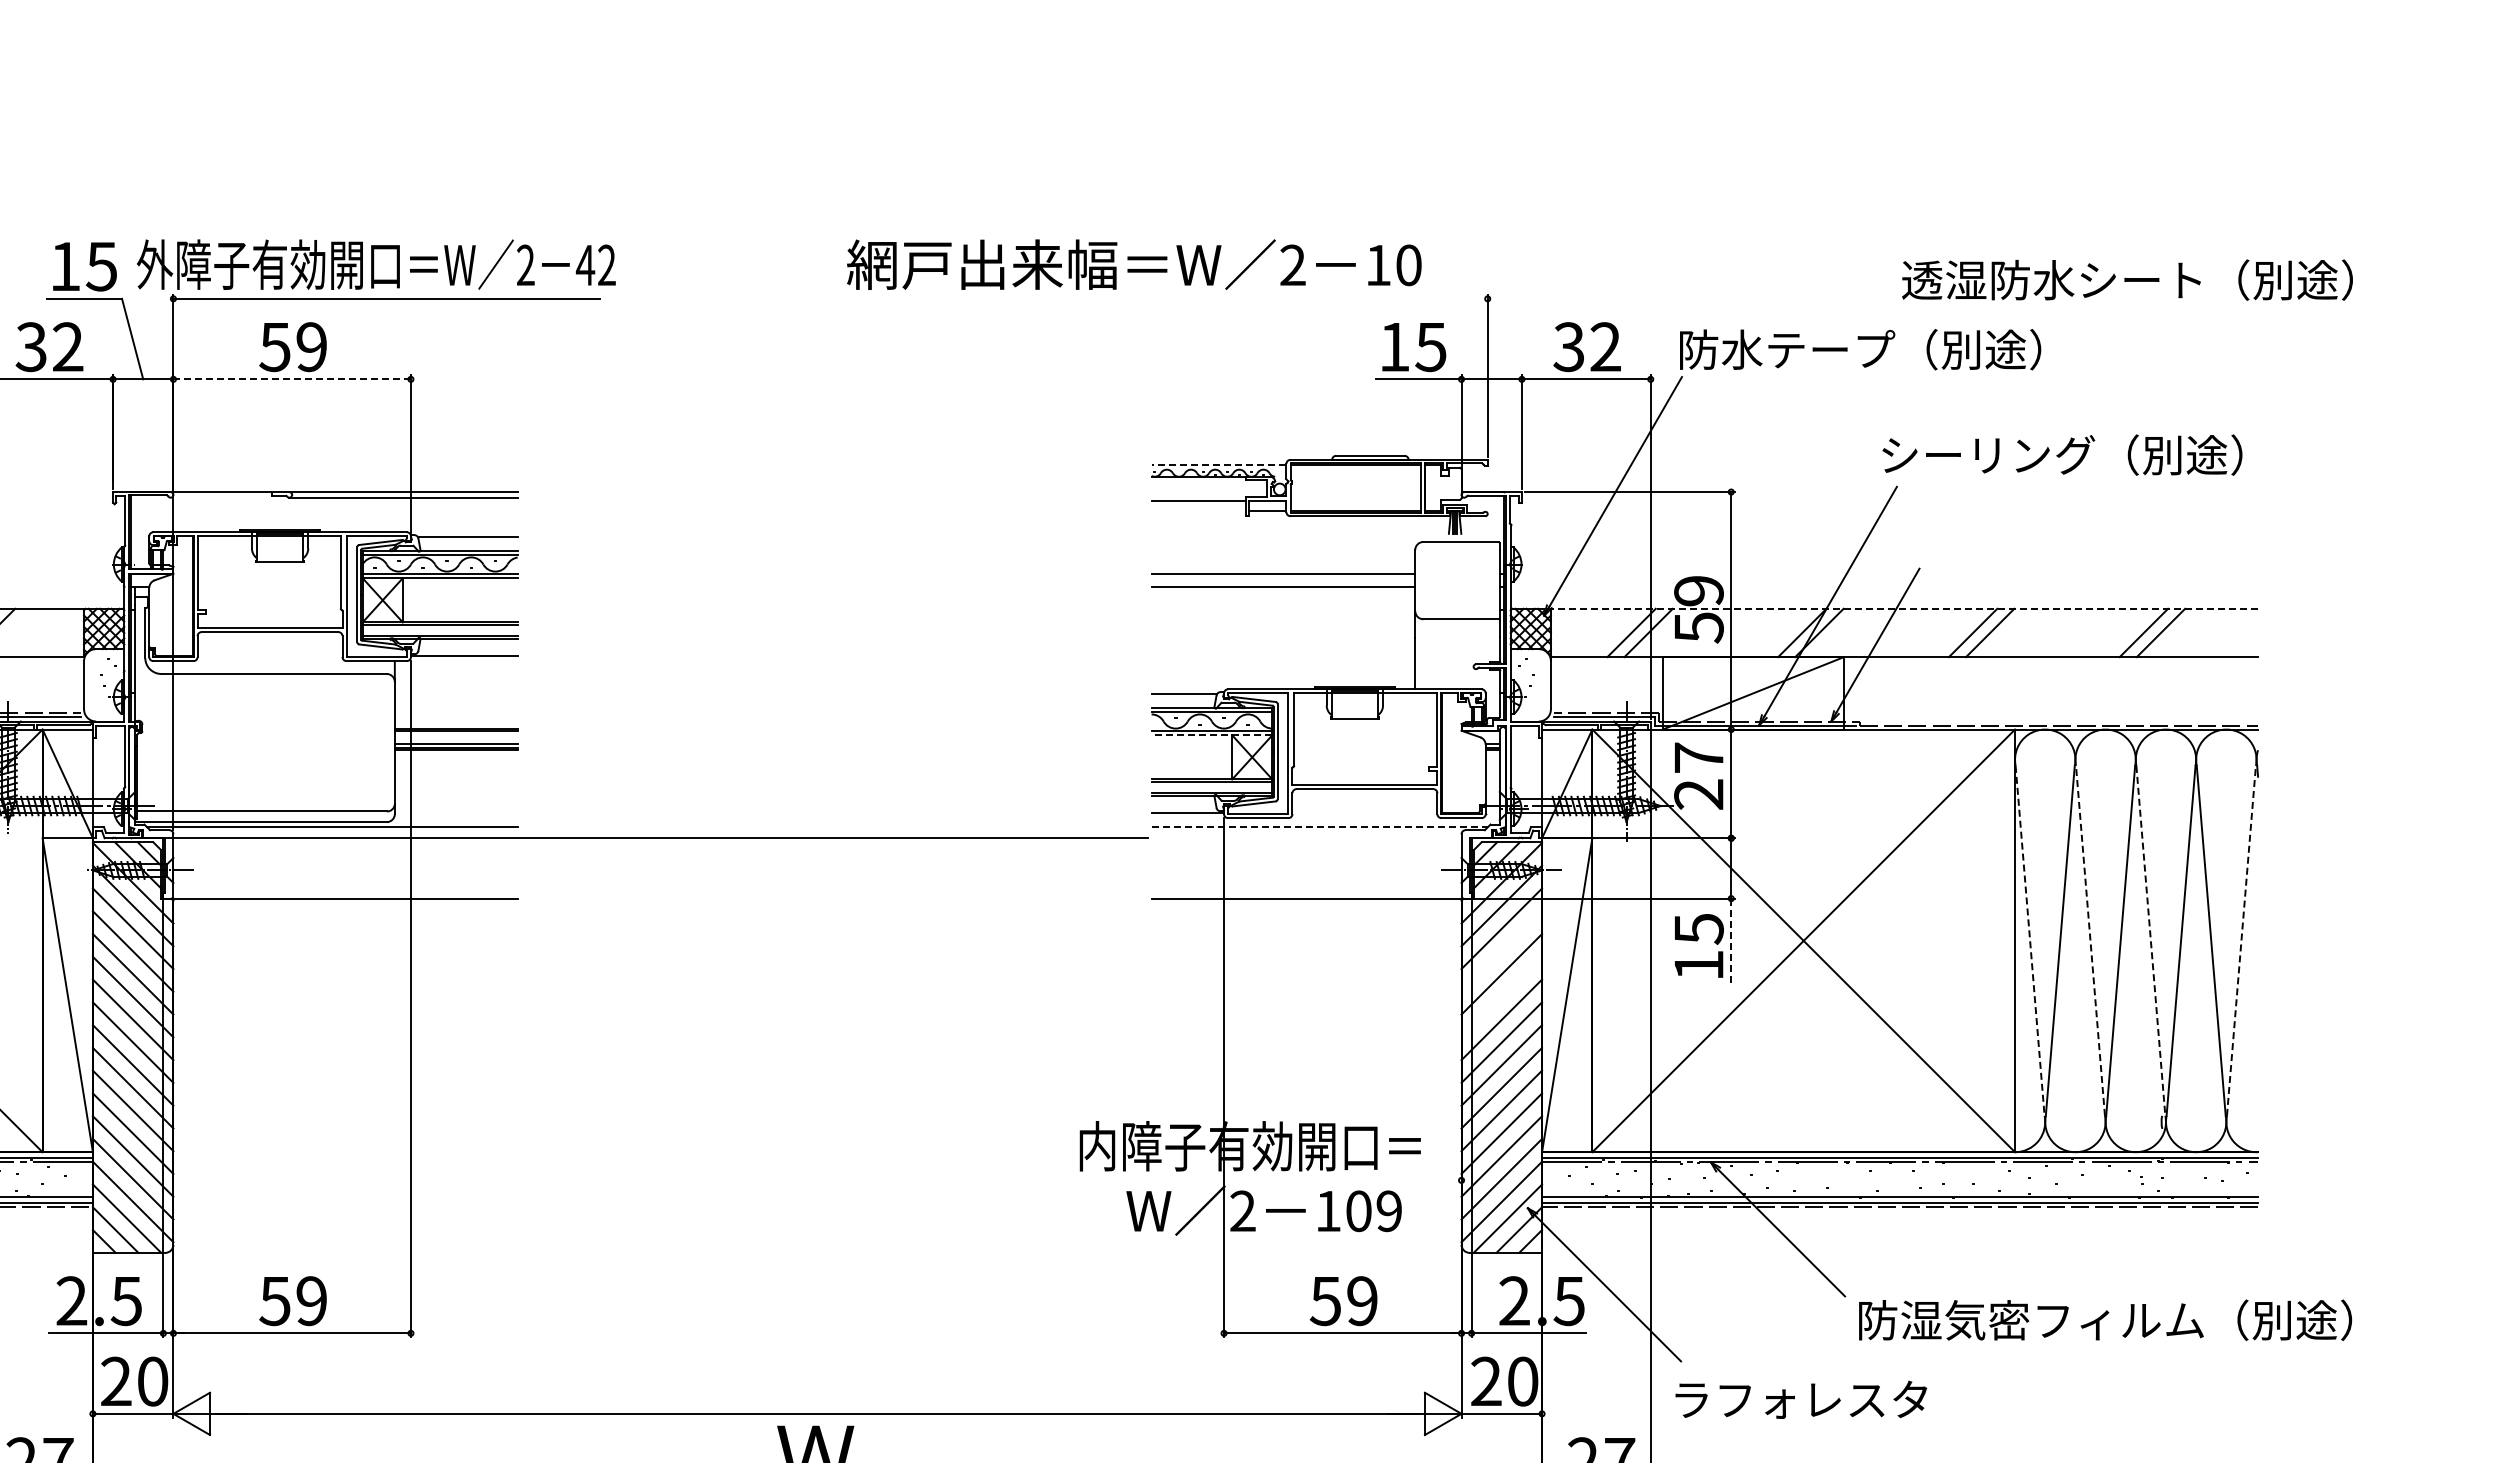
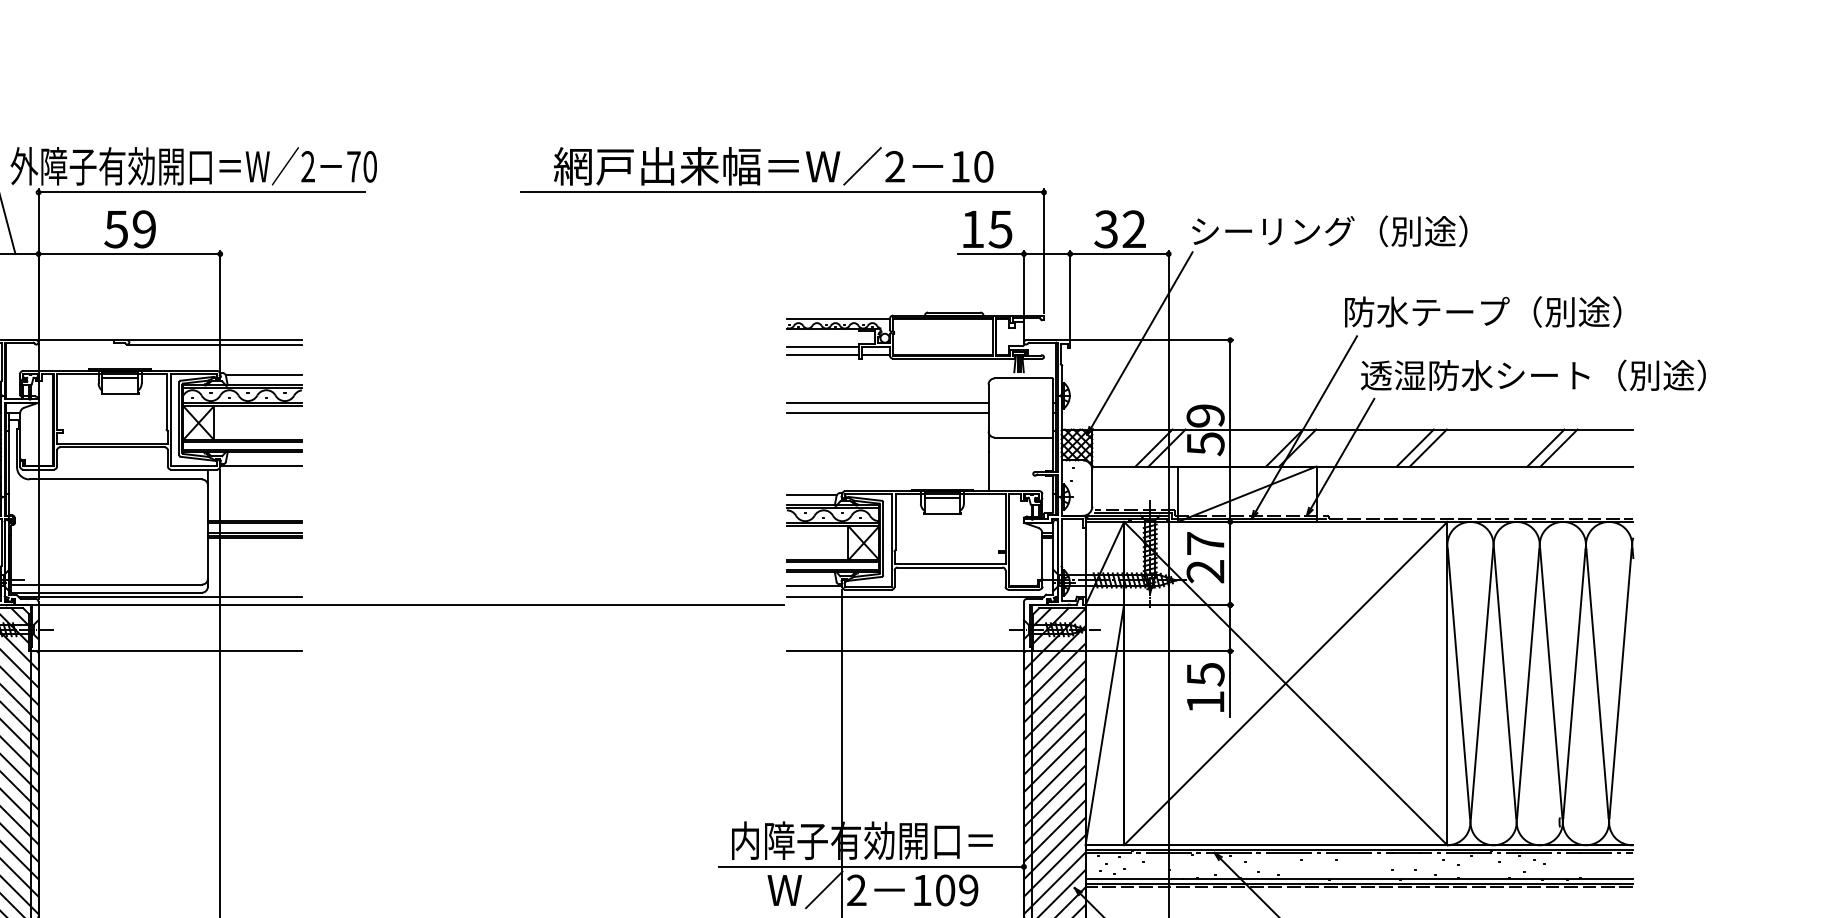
text: (595, 265) -> (361, 166), 42 -> 70
text: (2127, 279) -> (1533, 375), moved
line: (1145, 298) -> (782, 192), added
text: (1787, 349) -> (1273, 231), 防水テープ（別途） -> シーリング（別途）
line: (292, 379) -> (129, 254), dashed -> solid
text: (1988, 454) -> (1427, 311), シーリング（別途） -> 防水テープ（別途）
line: (1218, 464) -> (838, 319), dashed -> solid
line: (1198, 510) -> (822, 354), added
line: (279, 540) -> (119, 377), added
line: (1904, 608) -> (1362, 429), dashed -> solid
line: (1354, 697) -> (942, 497), added
line: (1211, 735) -> (832, 526), dashed -> solid
line: (1320, 827) -> (916, 596), dashed -> solid
line: (2030, 940) -> (1459, 683), dashed -> solid
line: (2090, 940) -> (1505, 683), dashed -> solid
line: (2150, 940) -> (1551, 683), dashed -> solid
line: (2241, 940) -> (1620, 683), dashed -> solid
line: (1731, 941) -> (1230, 684), dashed -> solid
line: (1501, 951) -> (1054, 691), added
line: (1501, 996) -> (1054, 726), added
line: (1262, 1180) -> (871, 866), added

